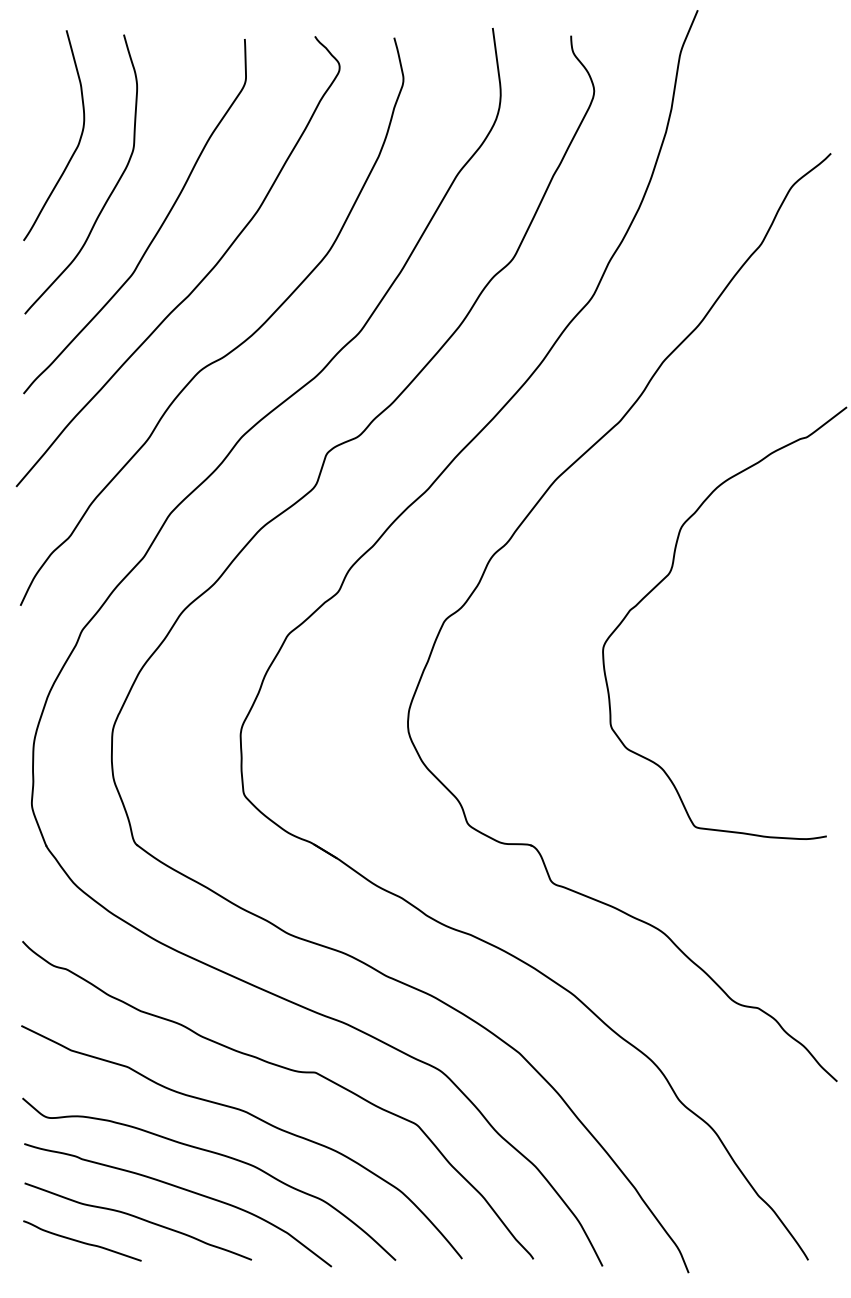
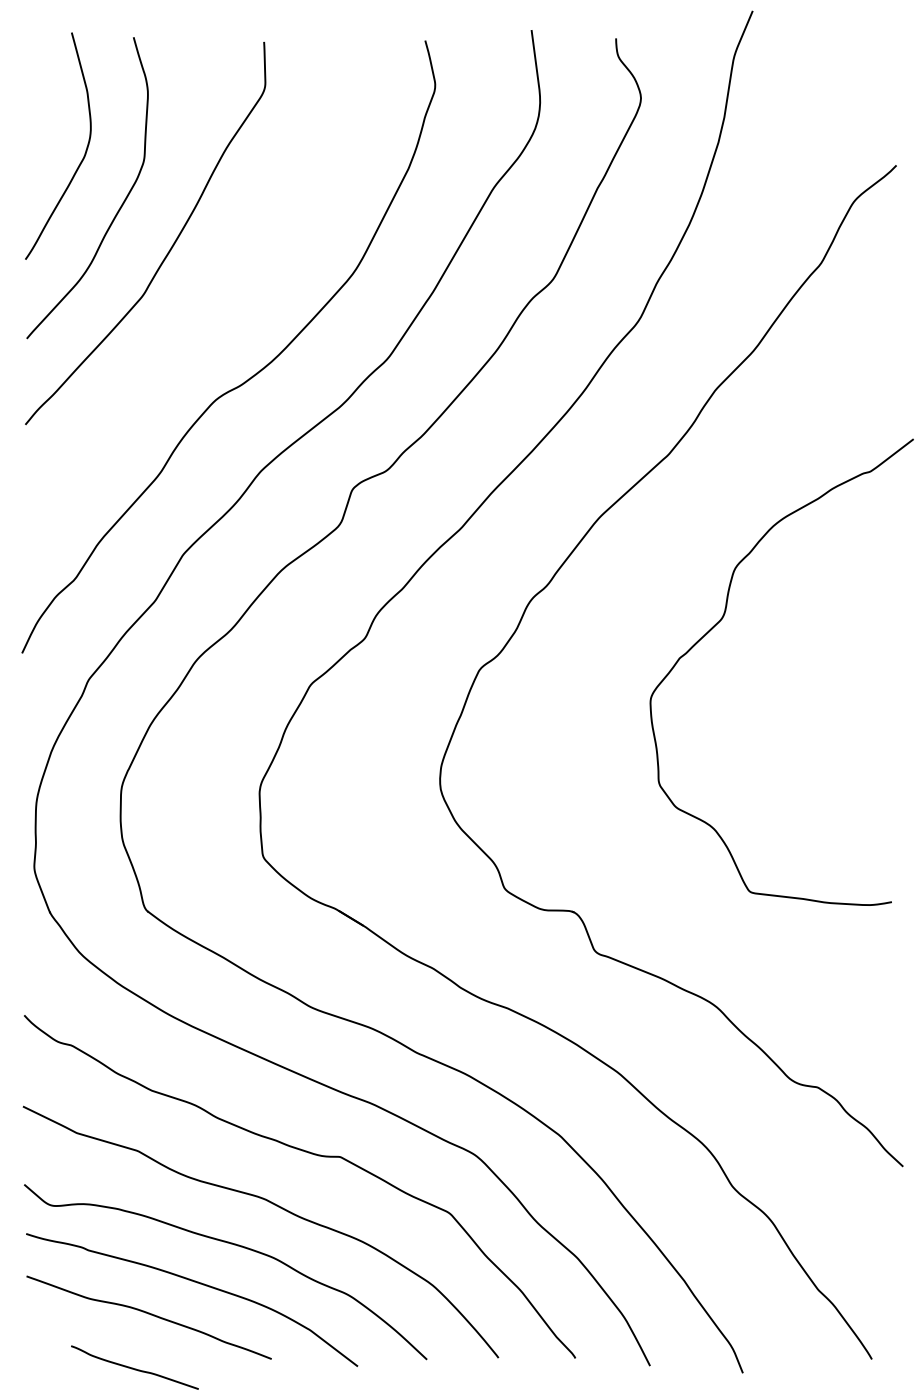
curve: (200, 280) -> (216, 302), removed
curve: (81, 1240) -> (133, 1367), moved

